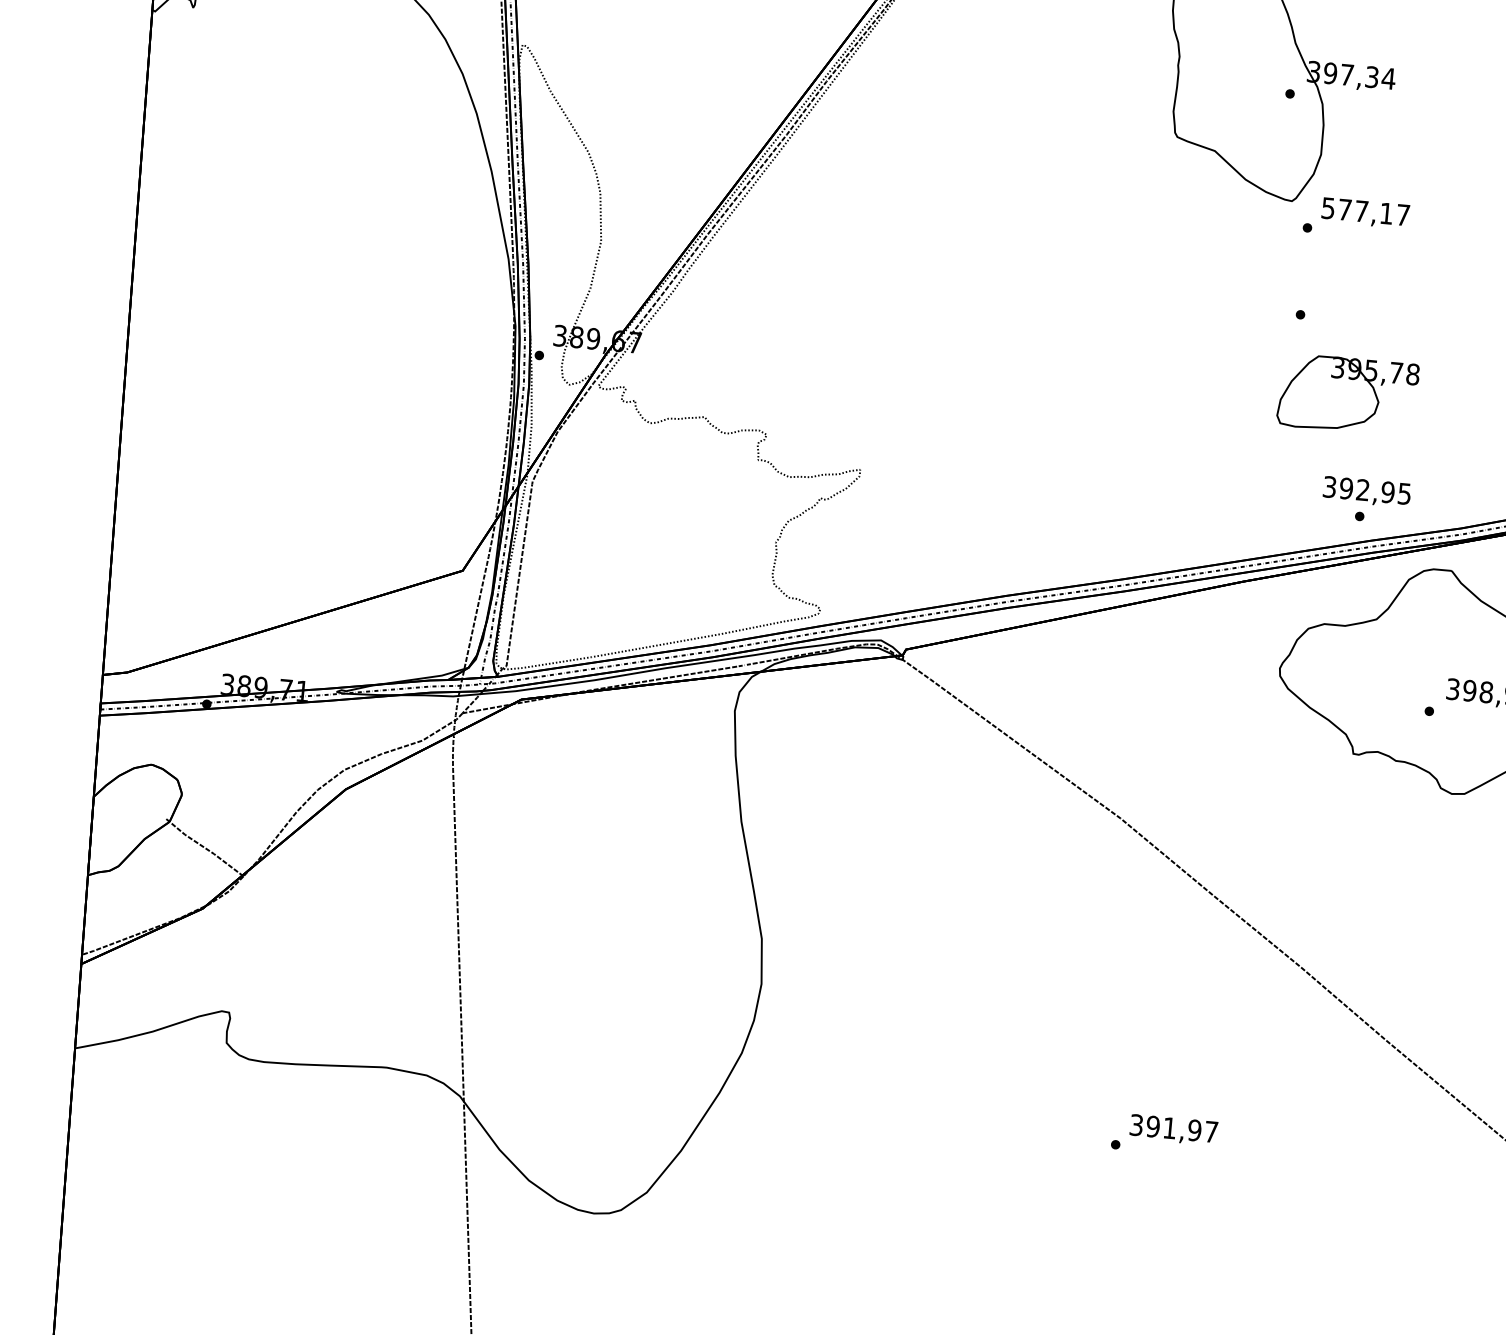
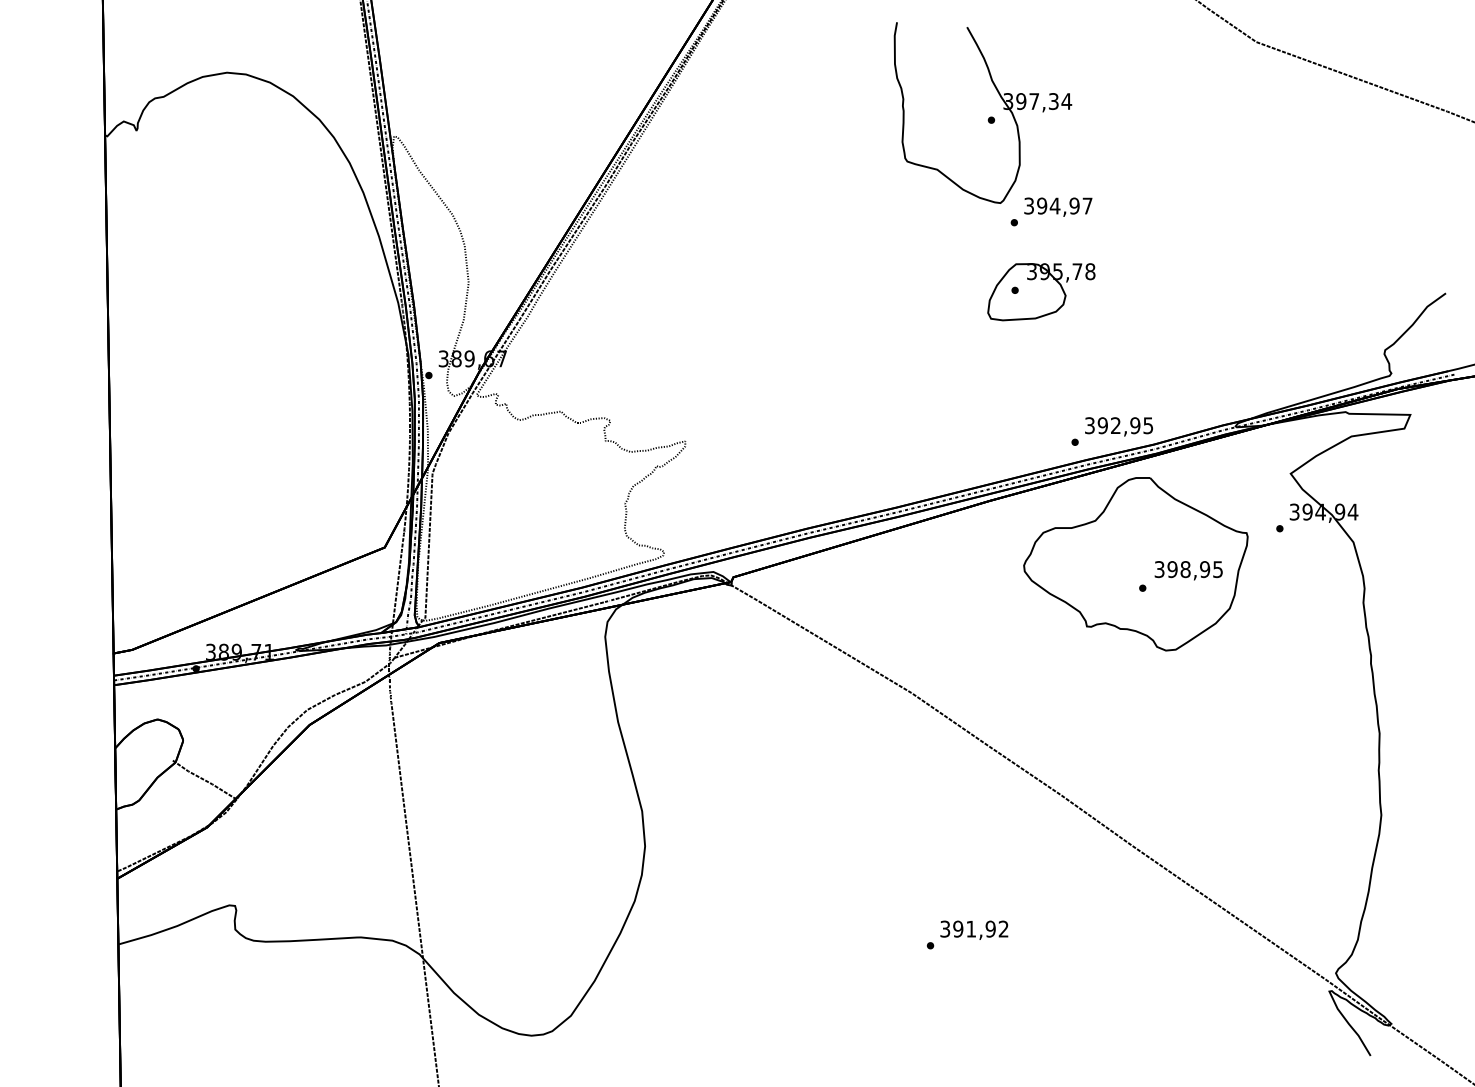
text: (1357, 210) -> (1051, 205), 577,17 -> 394,97
part: (1347, 395) -> (1041, 292), moved
text: (1366, 491) -> (1118, 426), moved
text: (1211, 1131) -> (1003, 928), 391,97 -> 391,92

